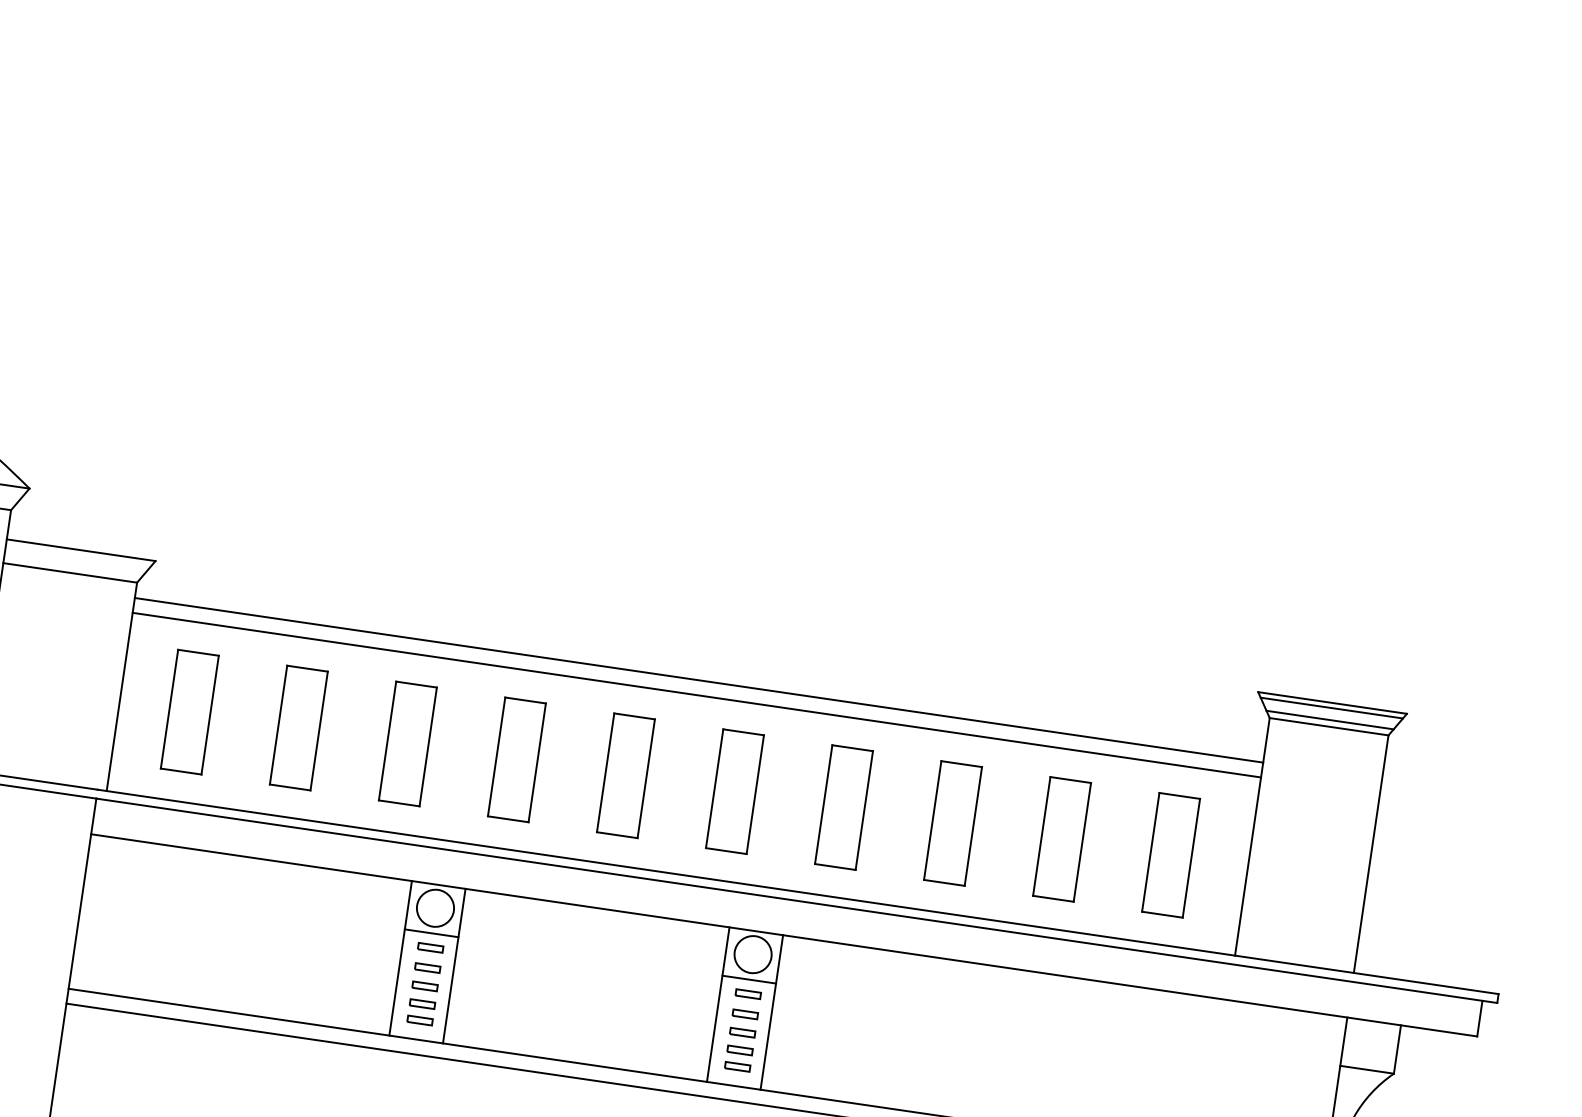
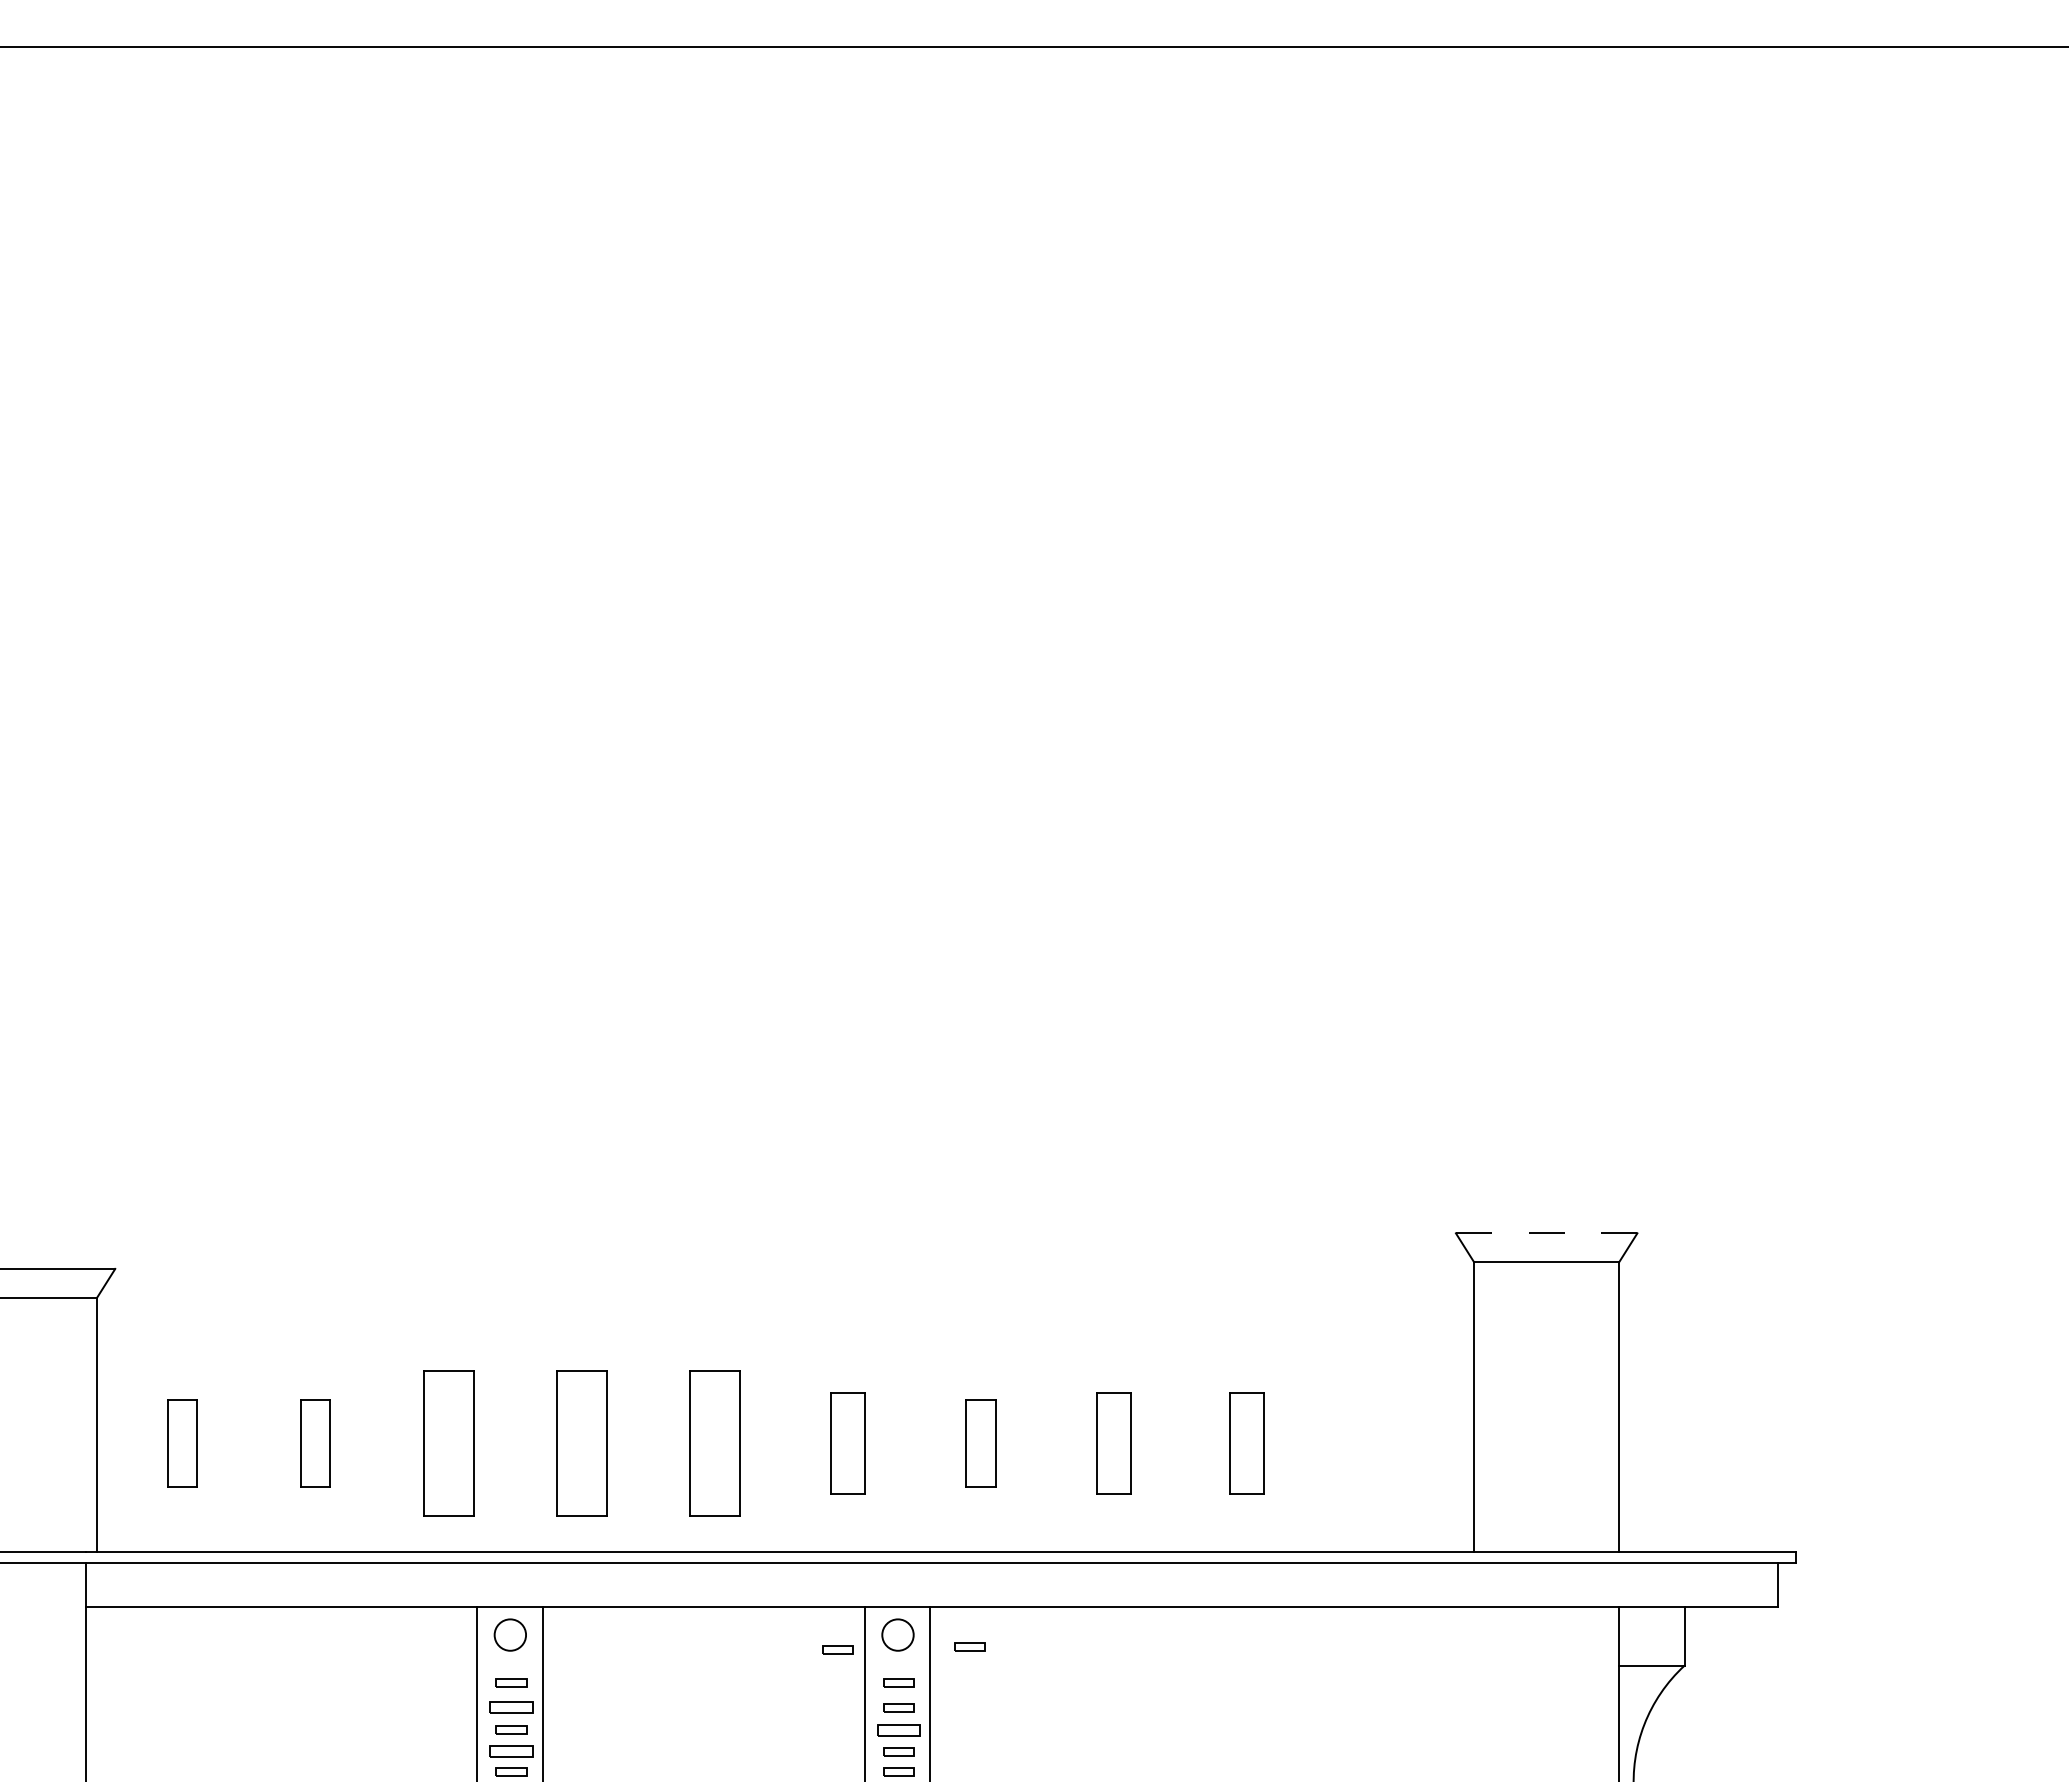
line: (699, 680) -> (785, 1316), removed
line: (696, 694) -> (785, 1334), removed
line: (1332, 703) -> (1546, 1233), solid -> dashed
line: (1331, 708) -> (1546, 1239), removed
part: (189, 712) -> (182, 1443), size x0.6
line: (1329, 720) -> (1546, 1254), removed
part: (298, 728) -> (315, 1443), size x0.6
part: (734, 791) -> (847, 1443), size x0.7
part: (843, 807) -> (980, 1443), size x0.6
part: (952, 823) -> (1113, 1443), size x0.7
part: (1061, 839) -> (1246, 1443), size x0.7
part: (1170, 855) -> (1379, 1443), removed
circle: (434, 907) -> (509, 1634), size x0.7
line: (431, 933) -> (509, 1665), removed
circle: (752, 954) -> (897, 1634), size x0.7
part: (701, 959) -> (837, 1649), added
part: (427, 967) -> (511, 1707), size x1.4
part: (810, 972) -> (969, 1646), added
line: (749, 979) -> (897, 1665), removed
part: (422, 1003) -> (511, 1751), size x1.4
part: (742, 1032) -> (898, 1729), size x1.4

